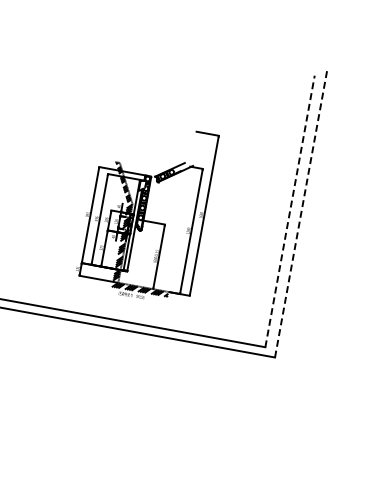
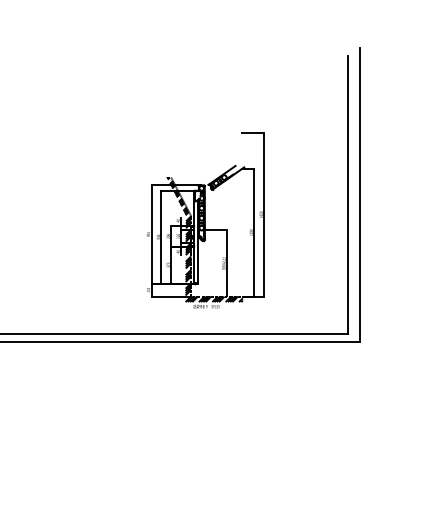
line: (289, 211) -> (348, 195), dashed -> solid
line: (300, 212) -> (359, 194), dashed -> solid

